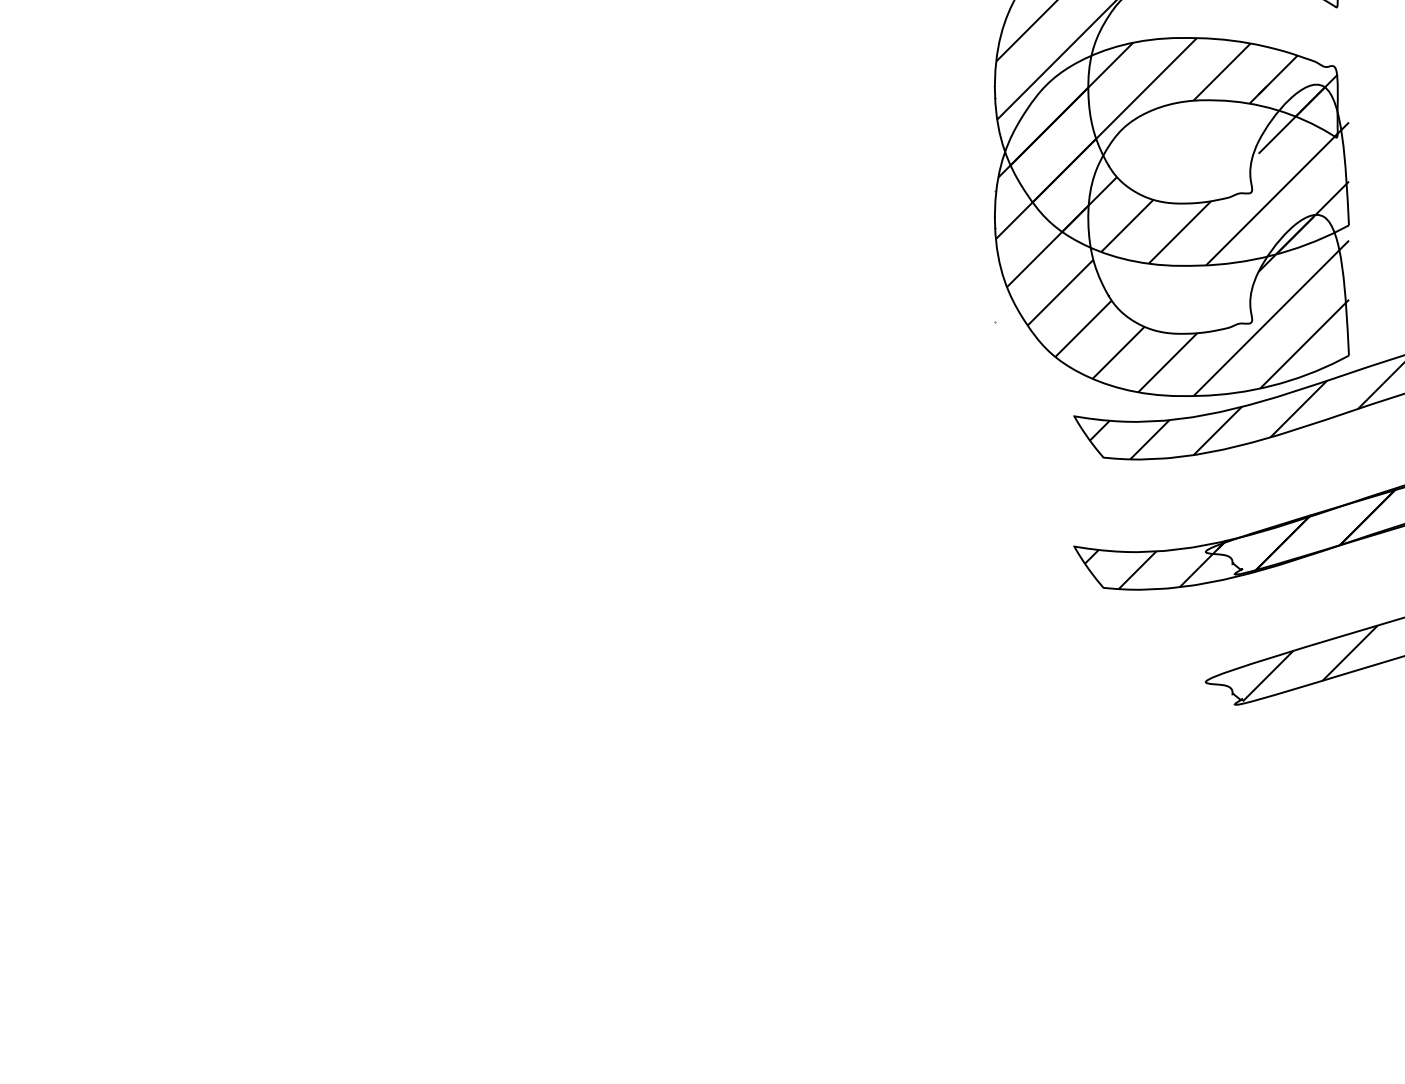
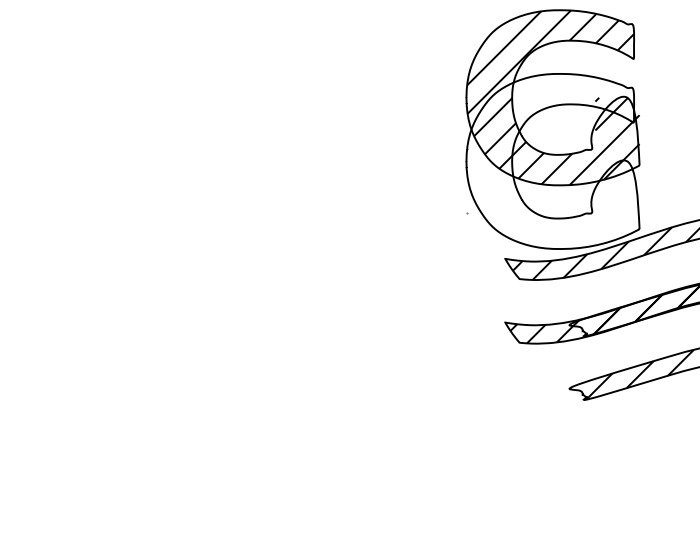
hatch: (1172, 217) -> (553, 161), removed

